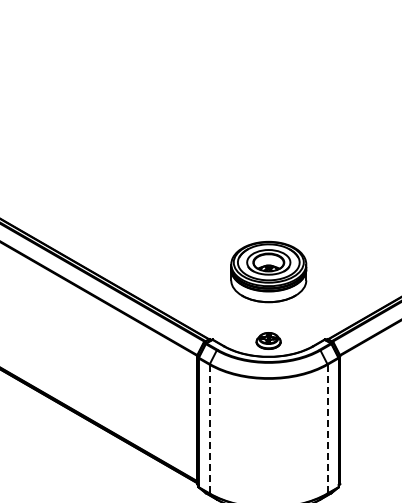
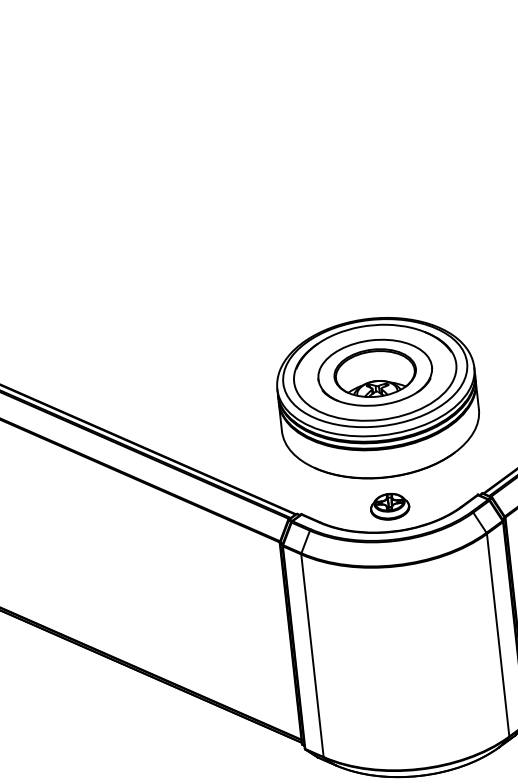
part: (268, 271) -> (377, 397), size x1.67
line: (327, 428) -> (497, 634), dashed -> solid
line: (209, 429) -> (312, 656), dashed -> solid

